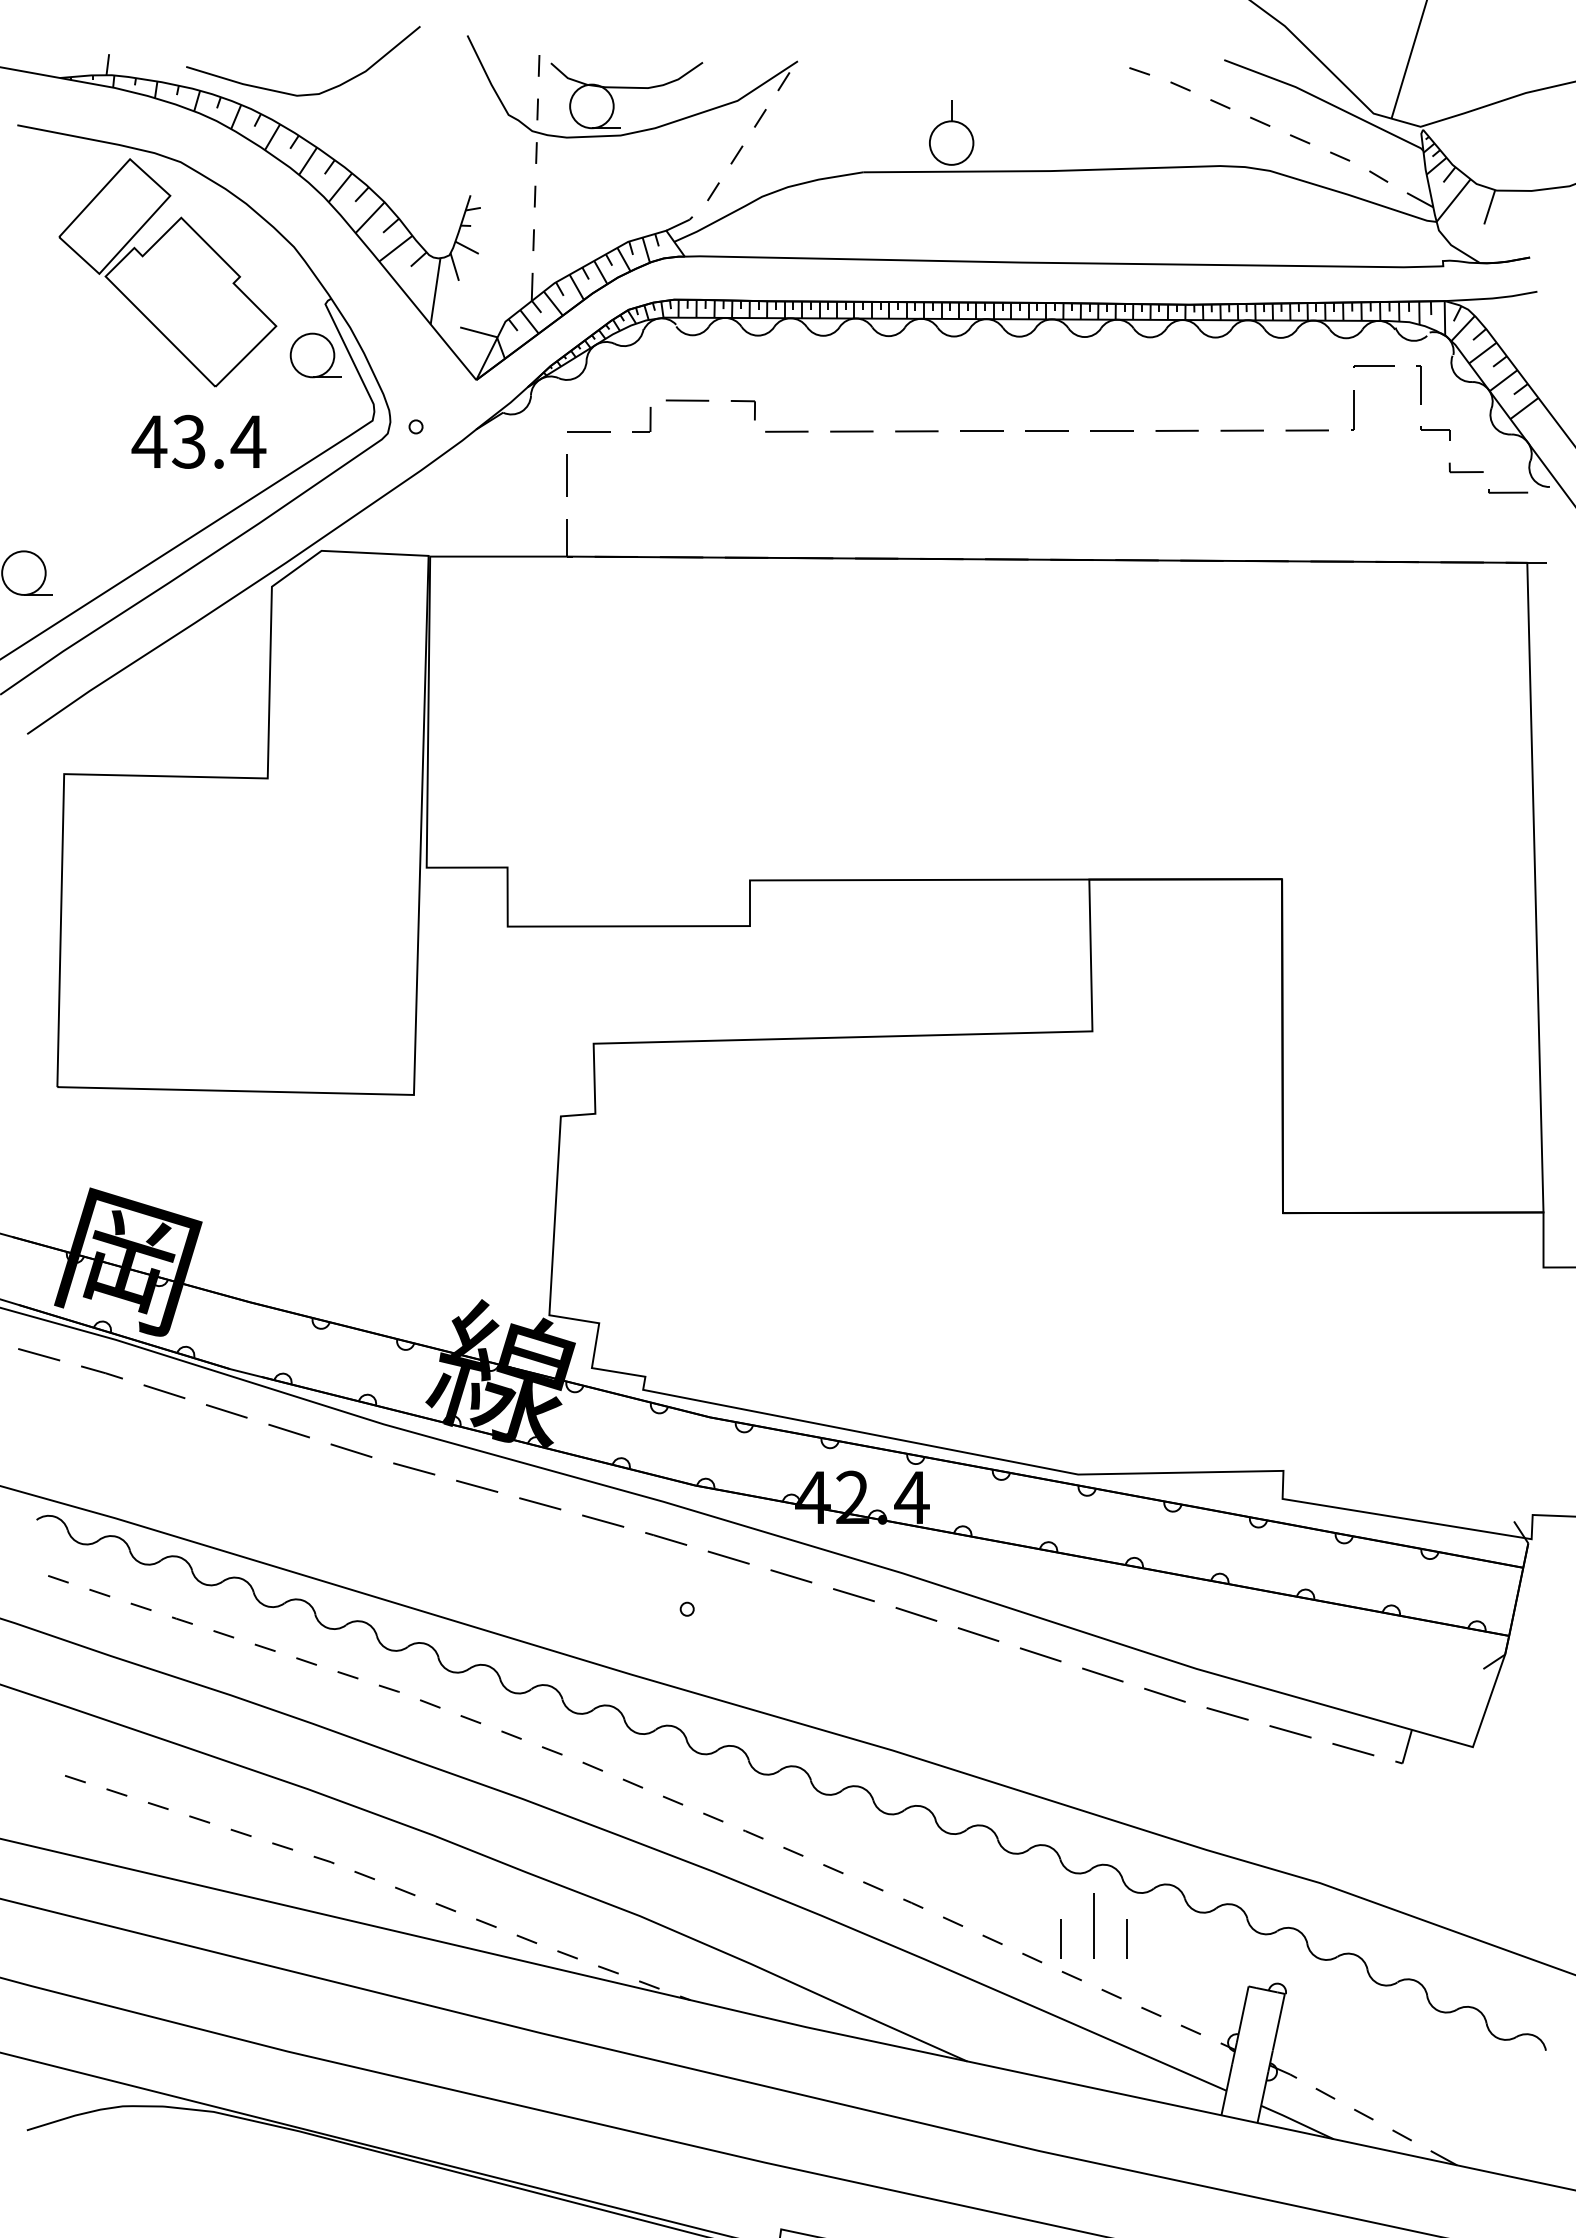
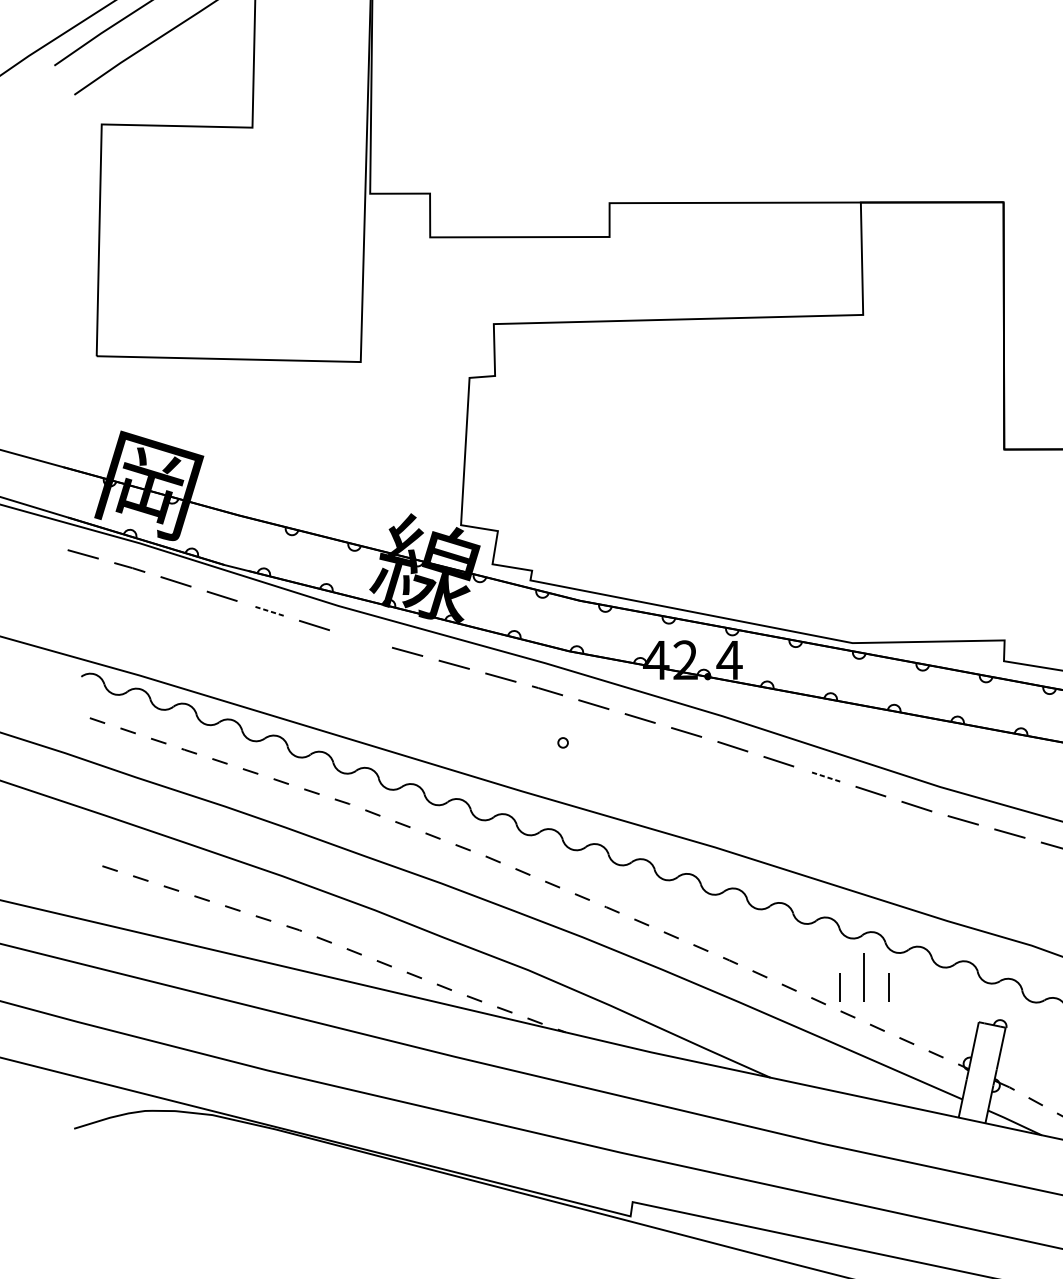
line: (289, 1431) -> (268, 611), solid -> dashed
line: (414, 1468) -> (361, 638), removed
line: (1040, 1654) -> (824, 776), solid -> dashed

